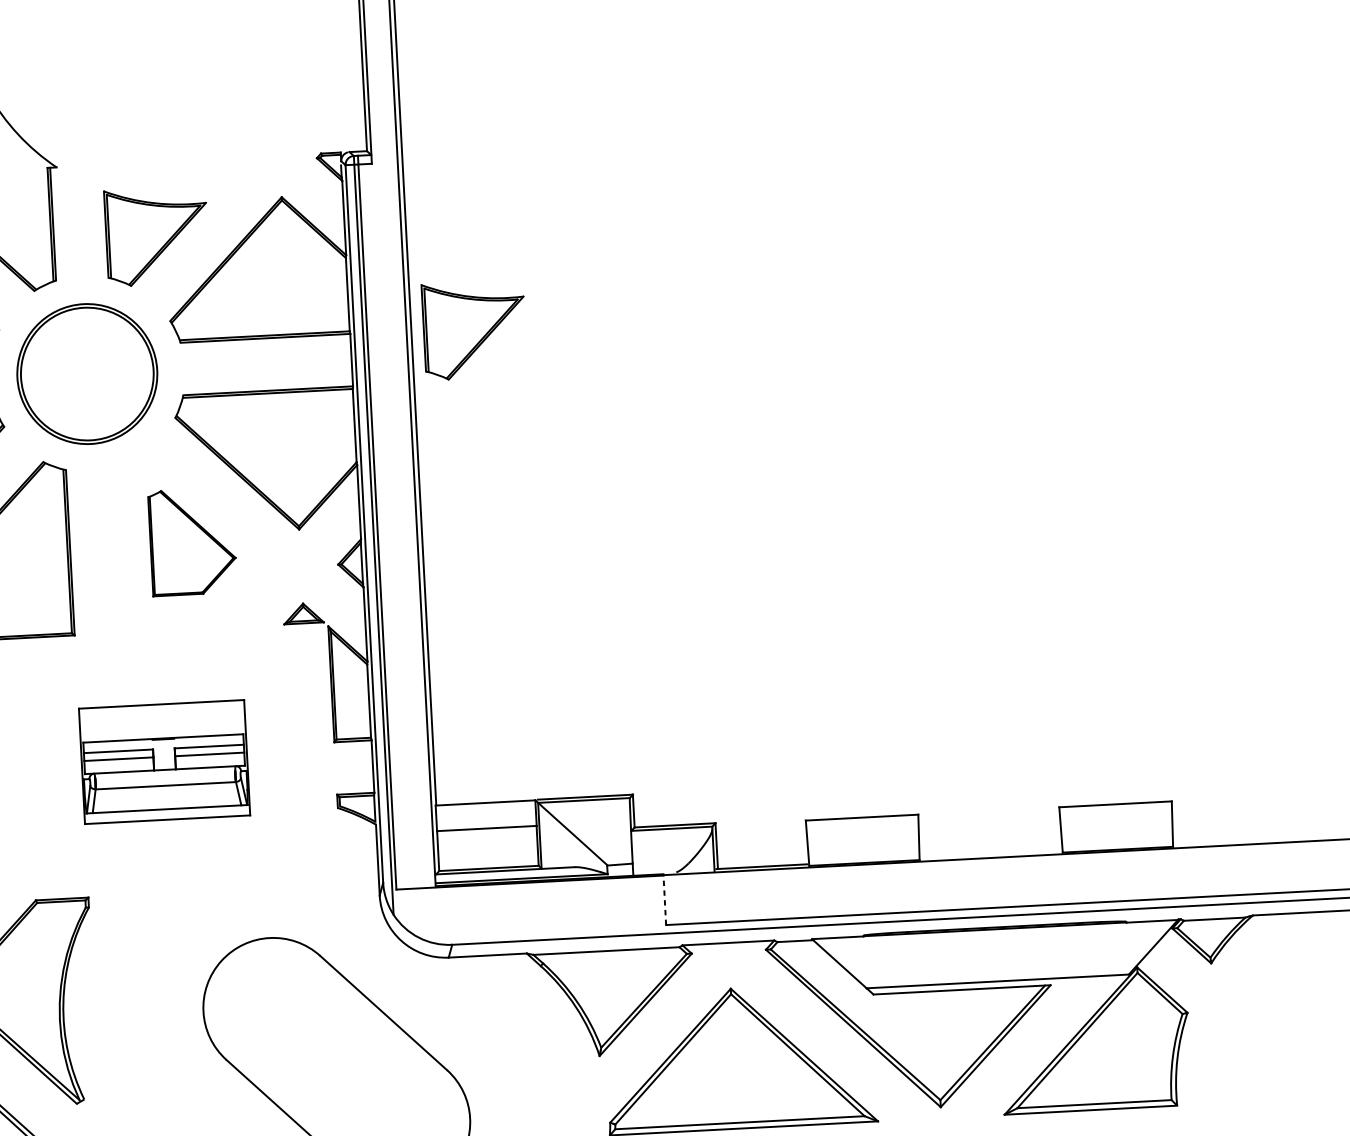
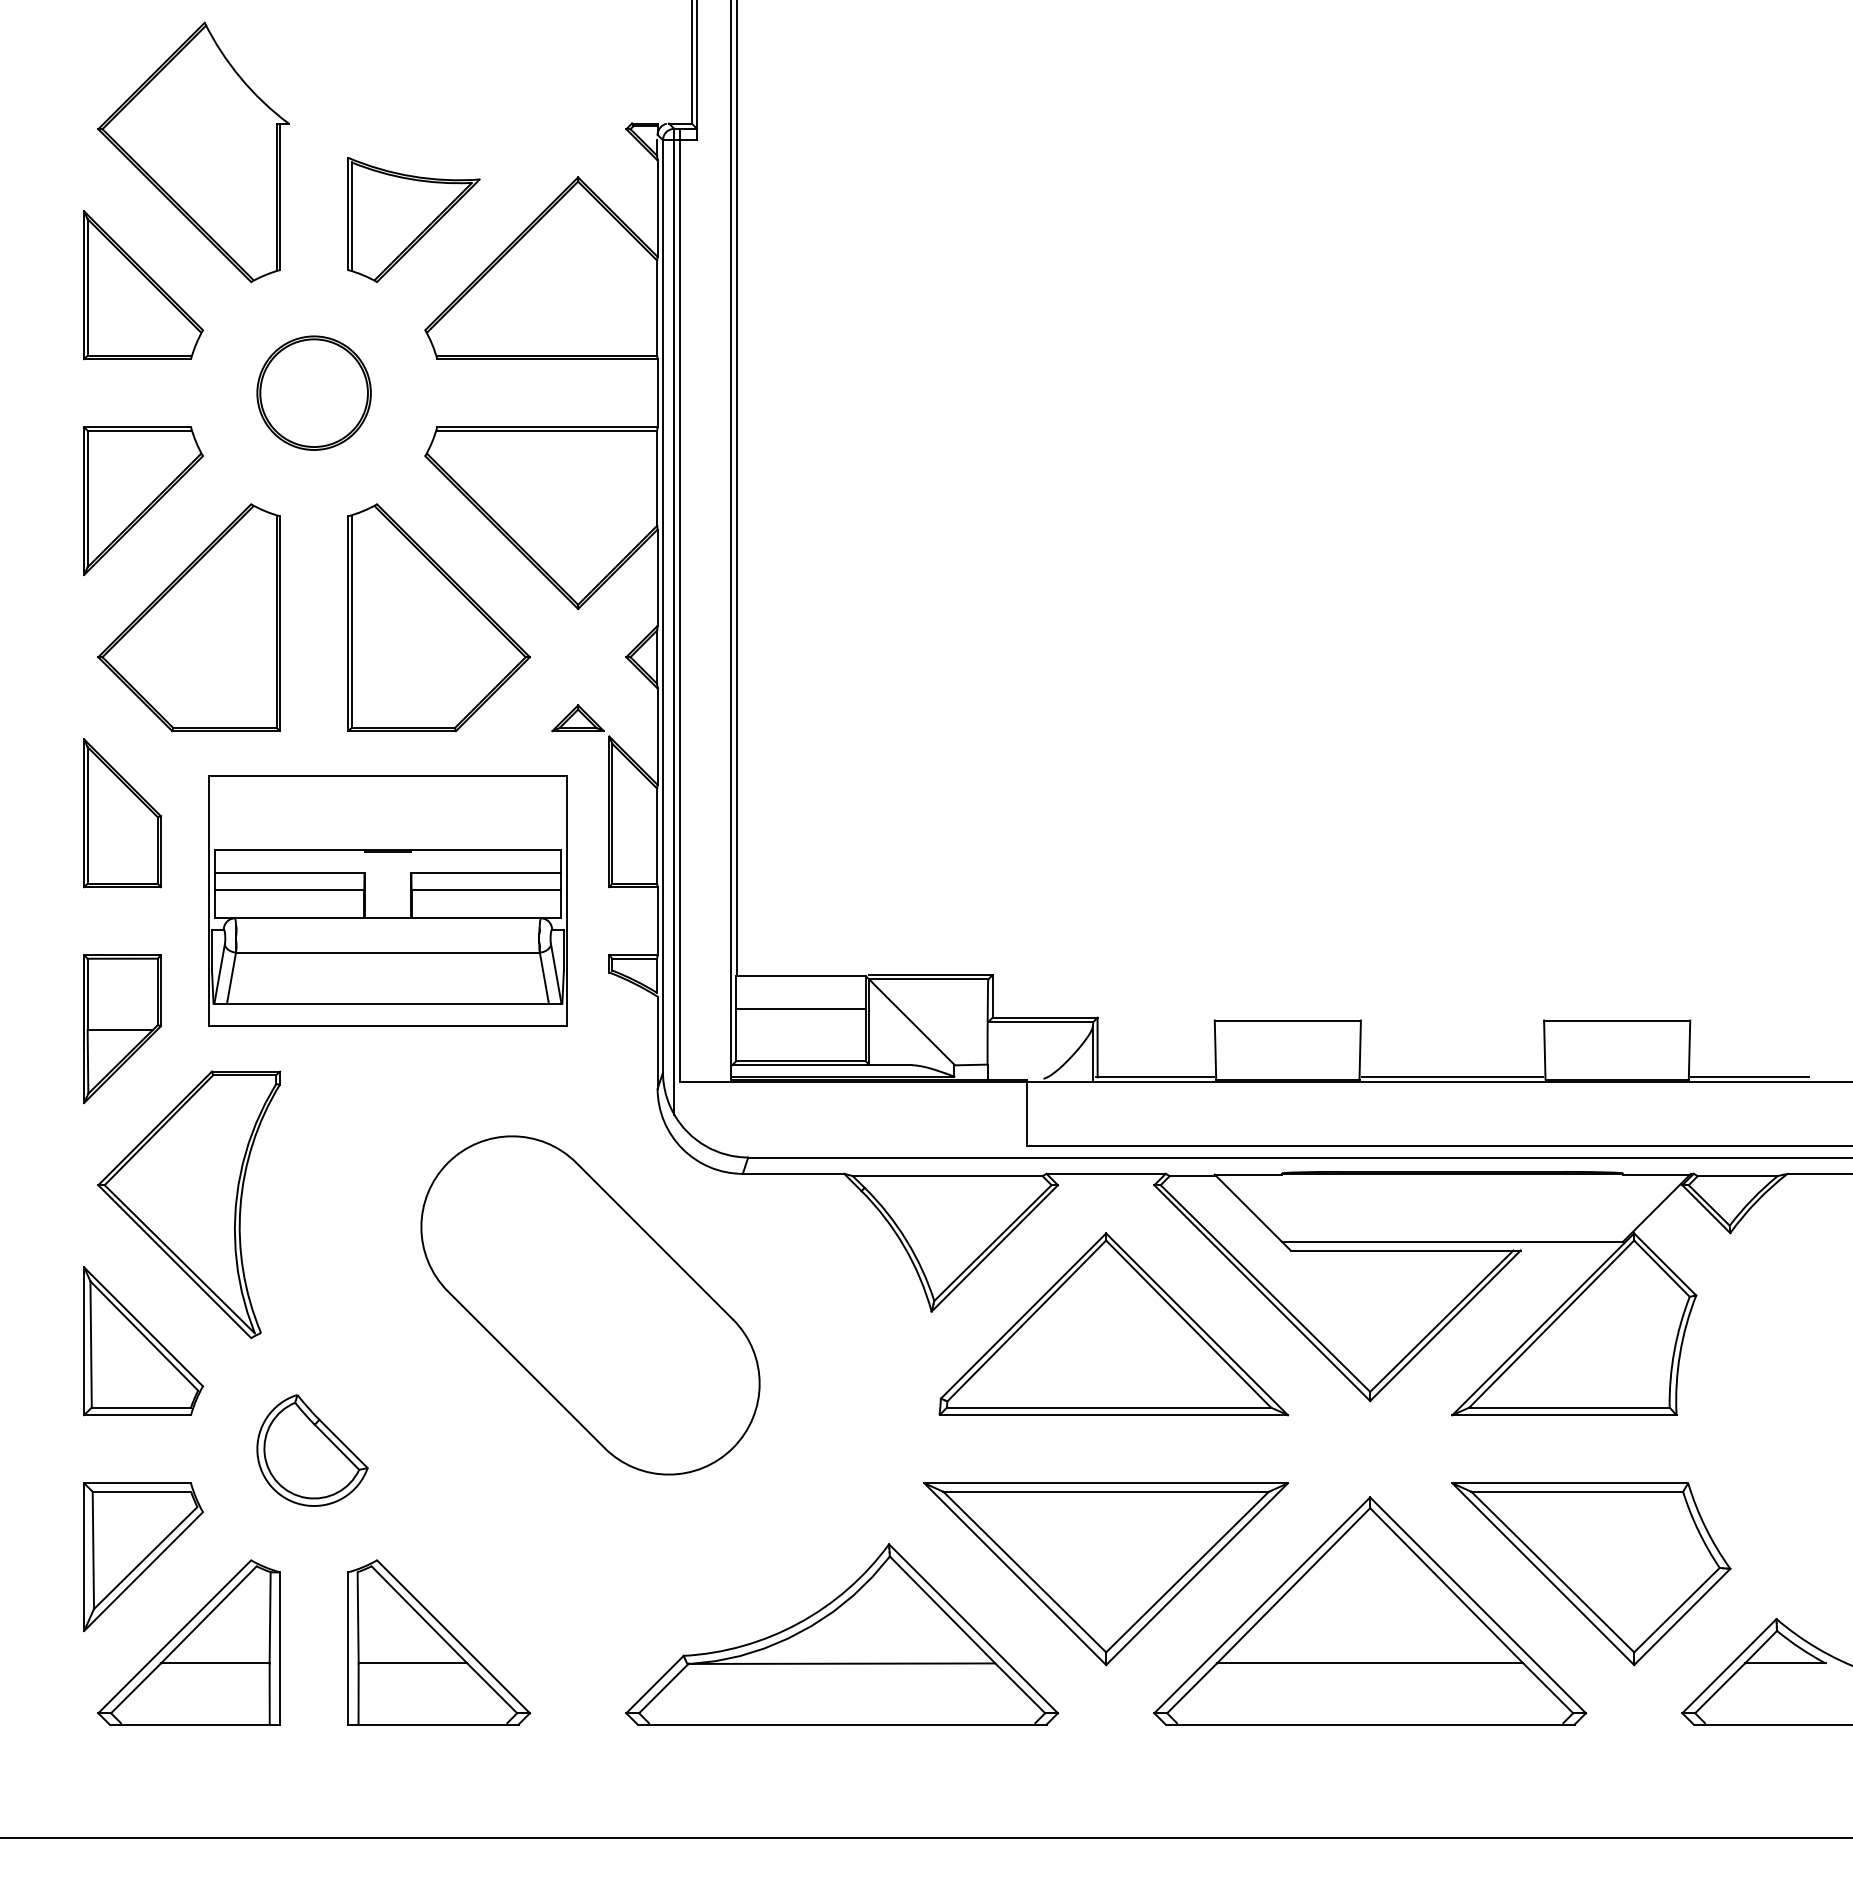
part: (474, 330) -> (818, 362), removed
part: (86, 373) -> (313, 392), size x0.62
part: (192, 541) -> (439, 617), size x1.67
part: (164, 761) -> (387, 900), size x1.67
line: (1219, 842) -> (1749, 1077), added
line: (991, 854) -> (1452, 1077), added
line: (664, 899) -> (1026, 1113), dashed -> solid

